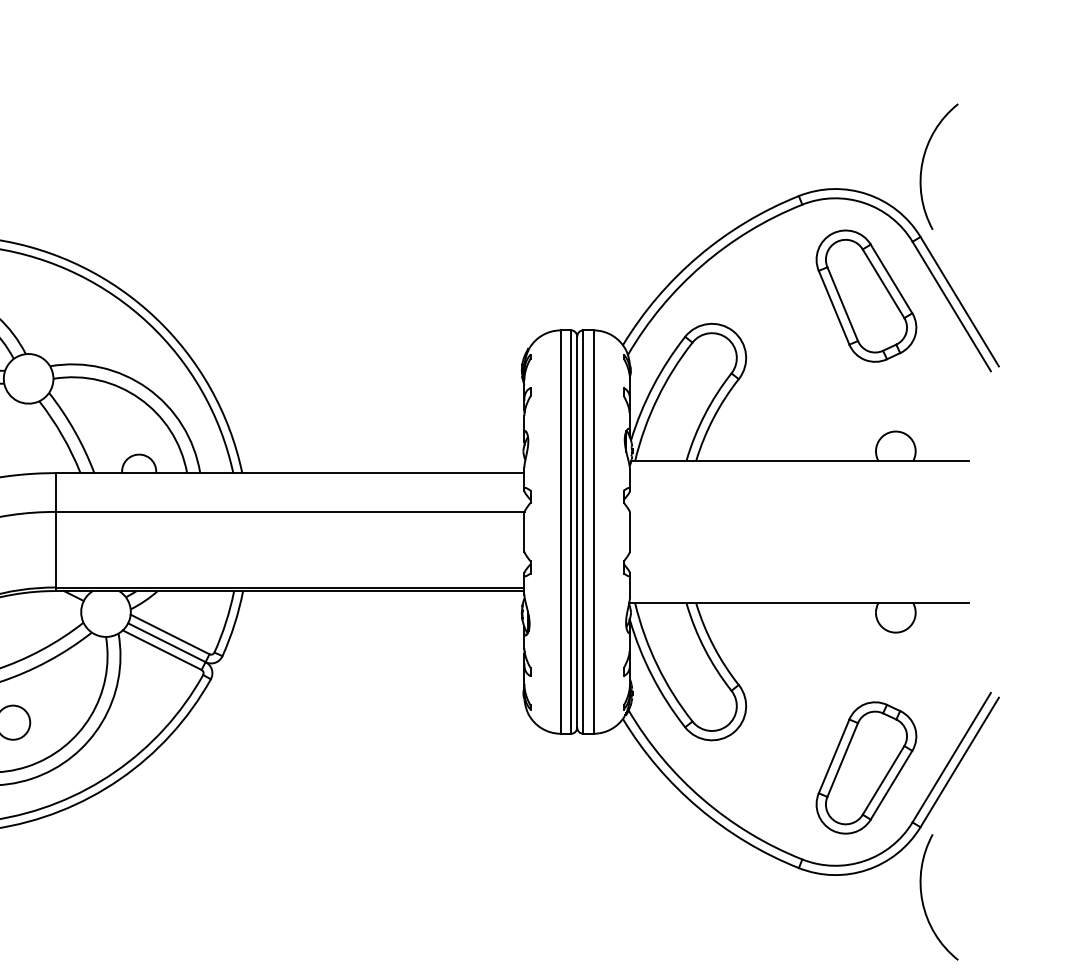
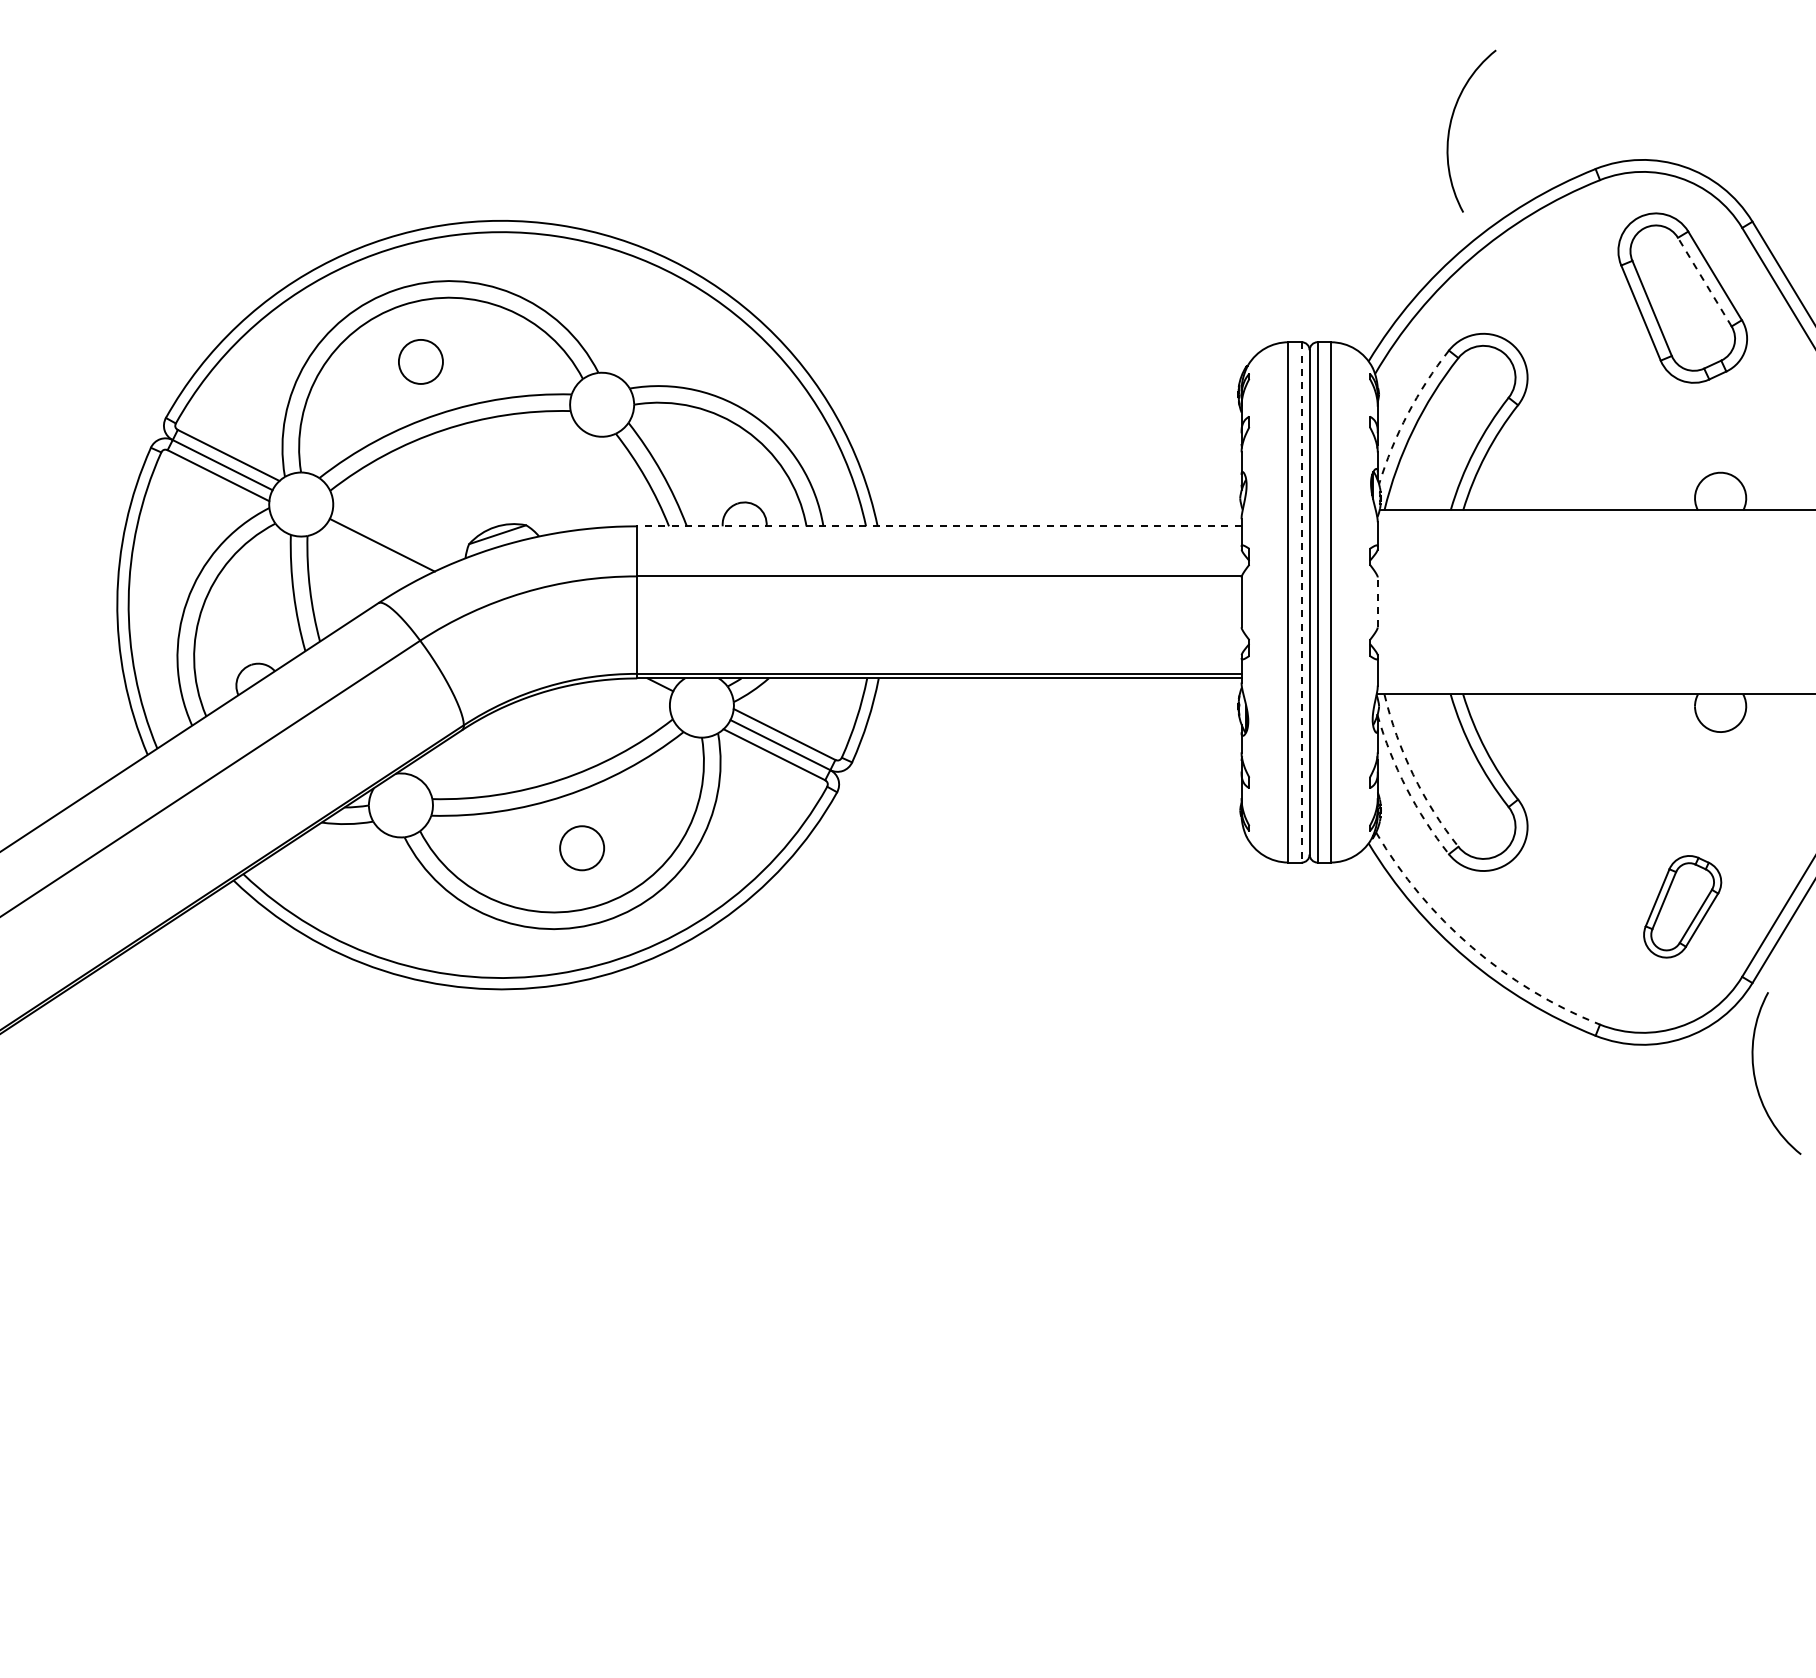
arc: (923, 161) -> (1451, 124), moved
line: (883, 284) -> (1704, 282), solid -> dashed
arc: (653, 386) -> (1407, 414), solid -> dashed
line: (289, 473) -> (938, 526), solid -> dashed
line: (629, 531) -> (1377, 601), solid -> dashed
line: (570, 532) -> (1301, 602), solid -> dashed
arc: (657, 665) -> (1413, 774), solid -> dashed
arc: (652, 676) -> (1406, 788), solid -> dashed
part: (866, 767) -> (1682, 906), size x0.6
arc: (703, 799) -> (1472, 947), solid -> dashed

